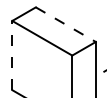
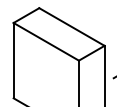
line: (65, 24) -> (71, 26), dashed -> solid
line: (12, 55) -> (13, 60), dashed -> solid

